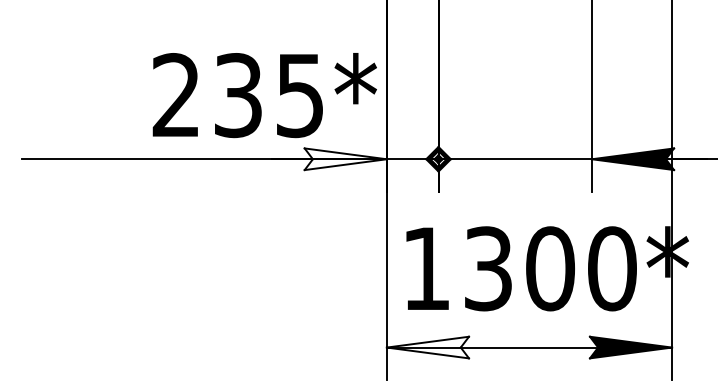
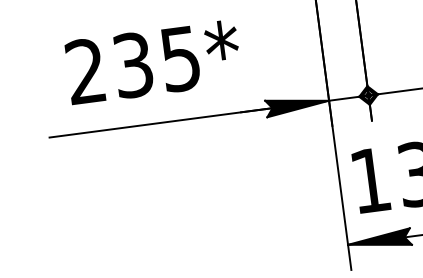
text: (264, 95) -> (153, 62), moved
fill: (345, 159) -> (297, 105), added
fill: (427, 347) -> (379, 240), added

